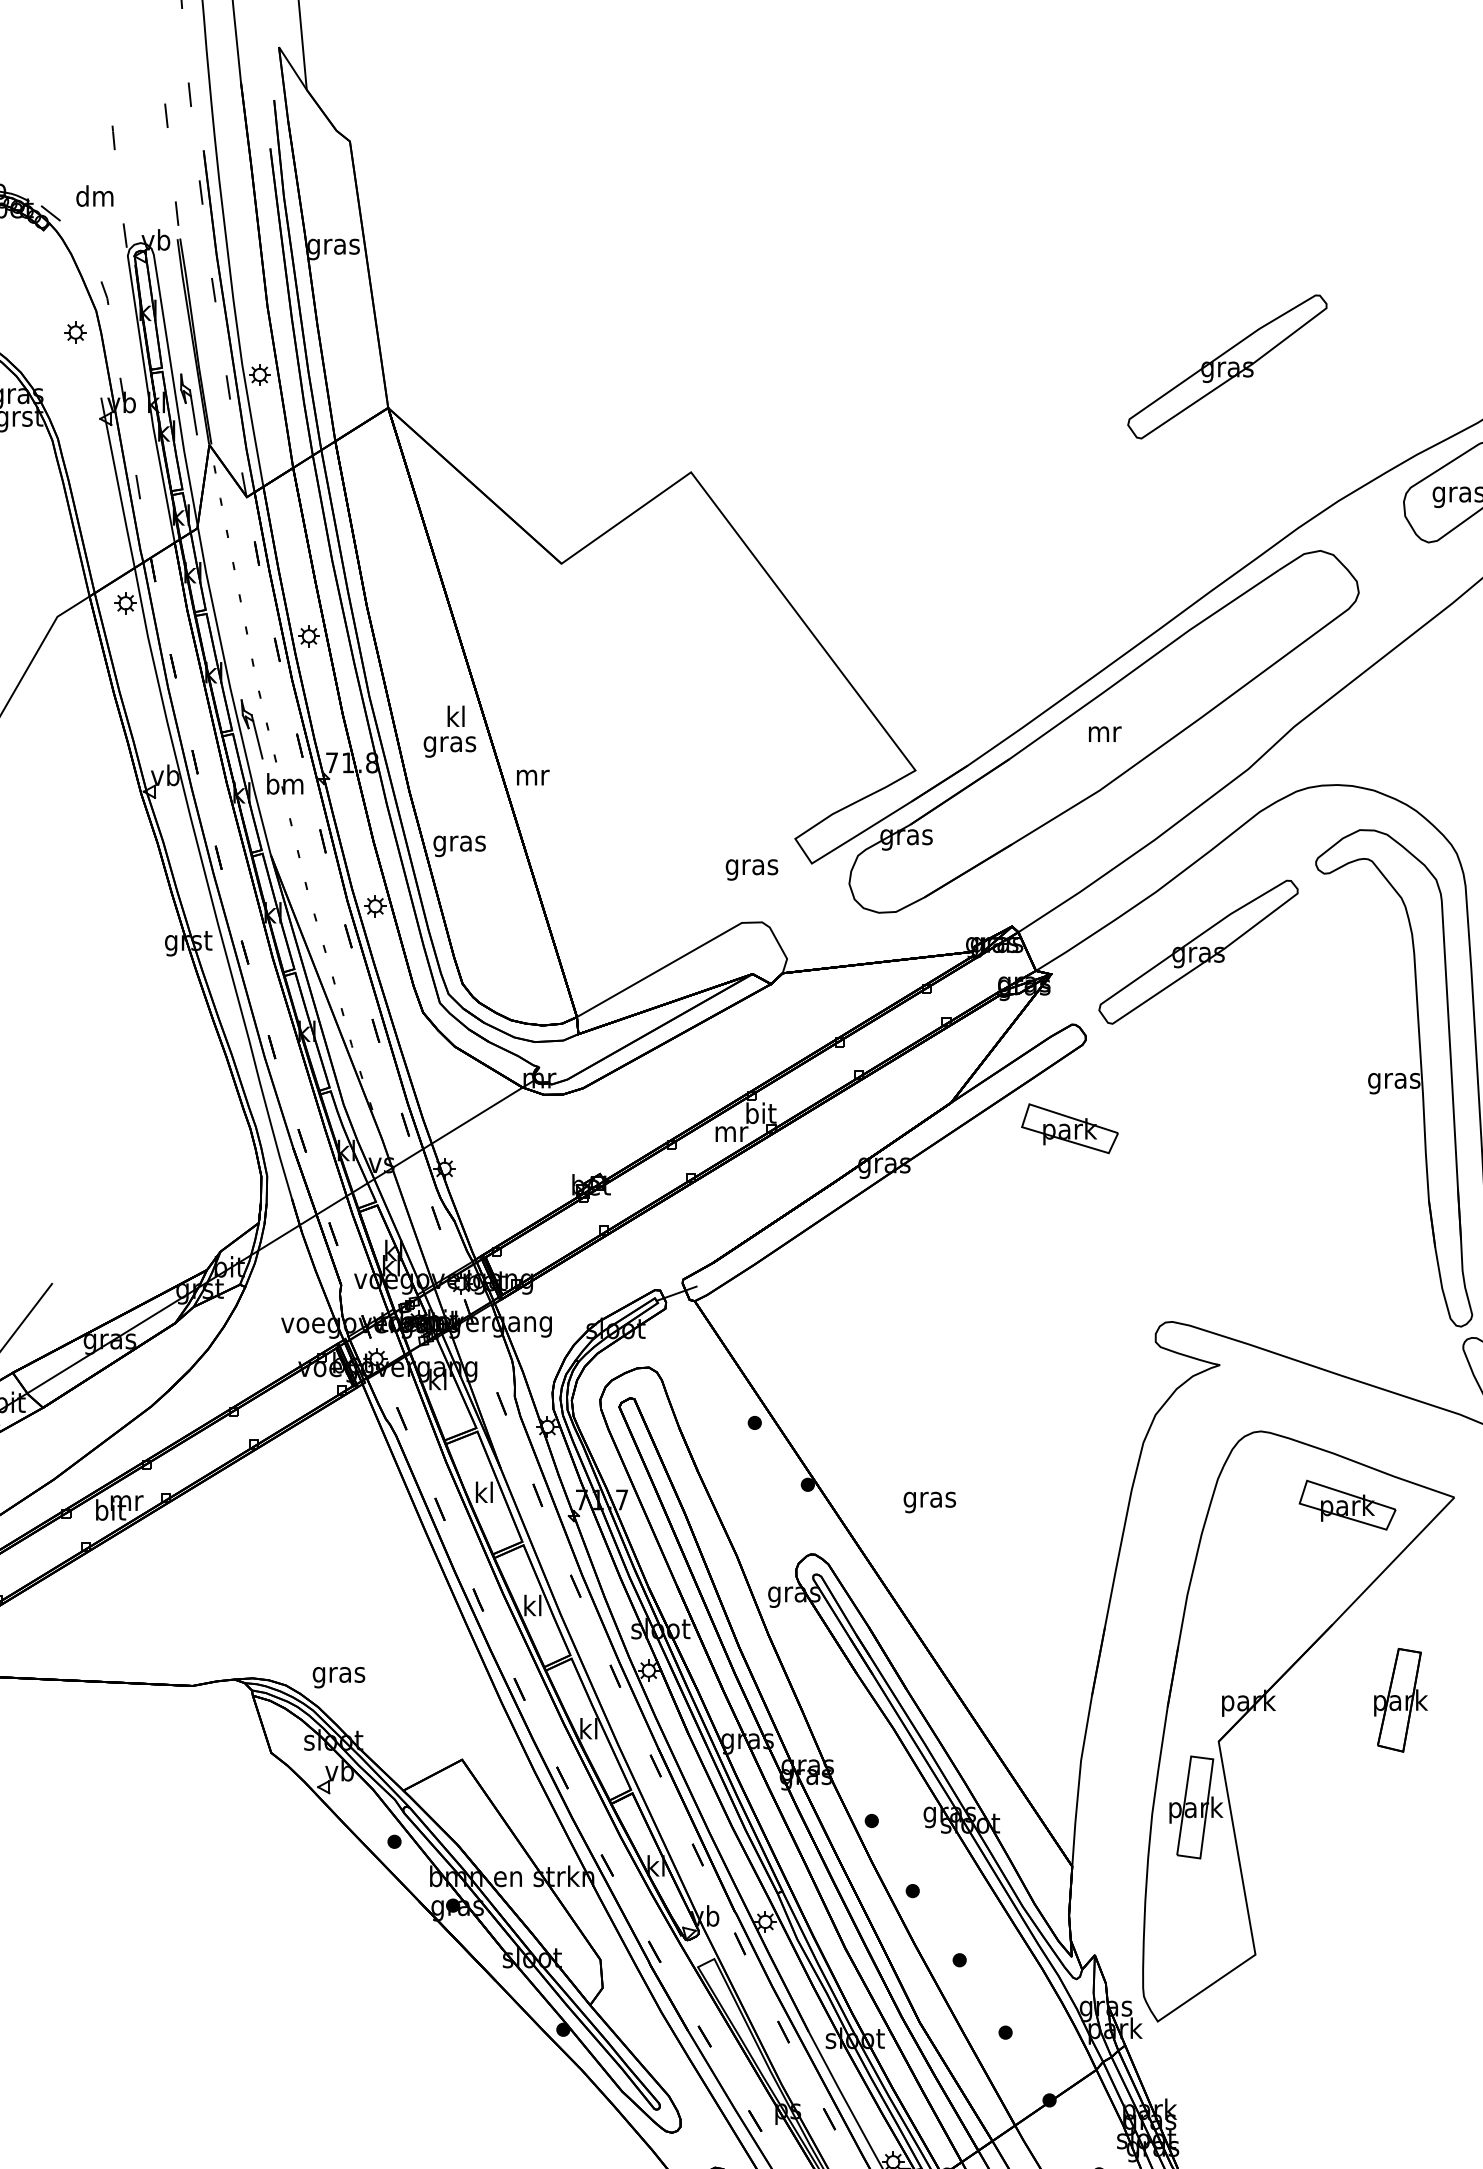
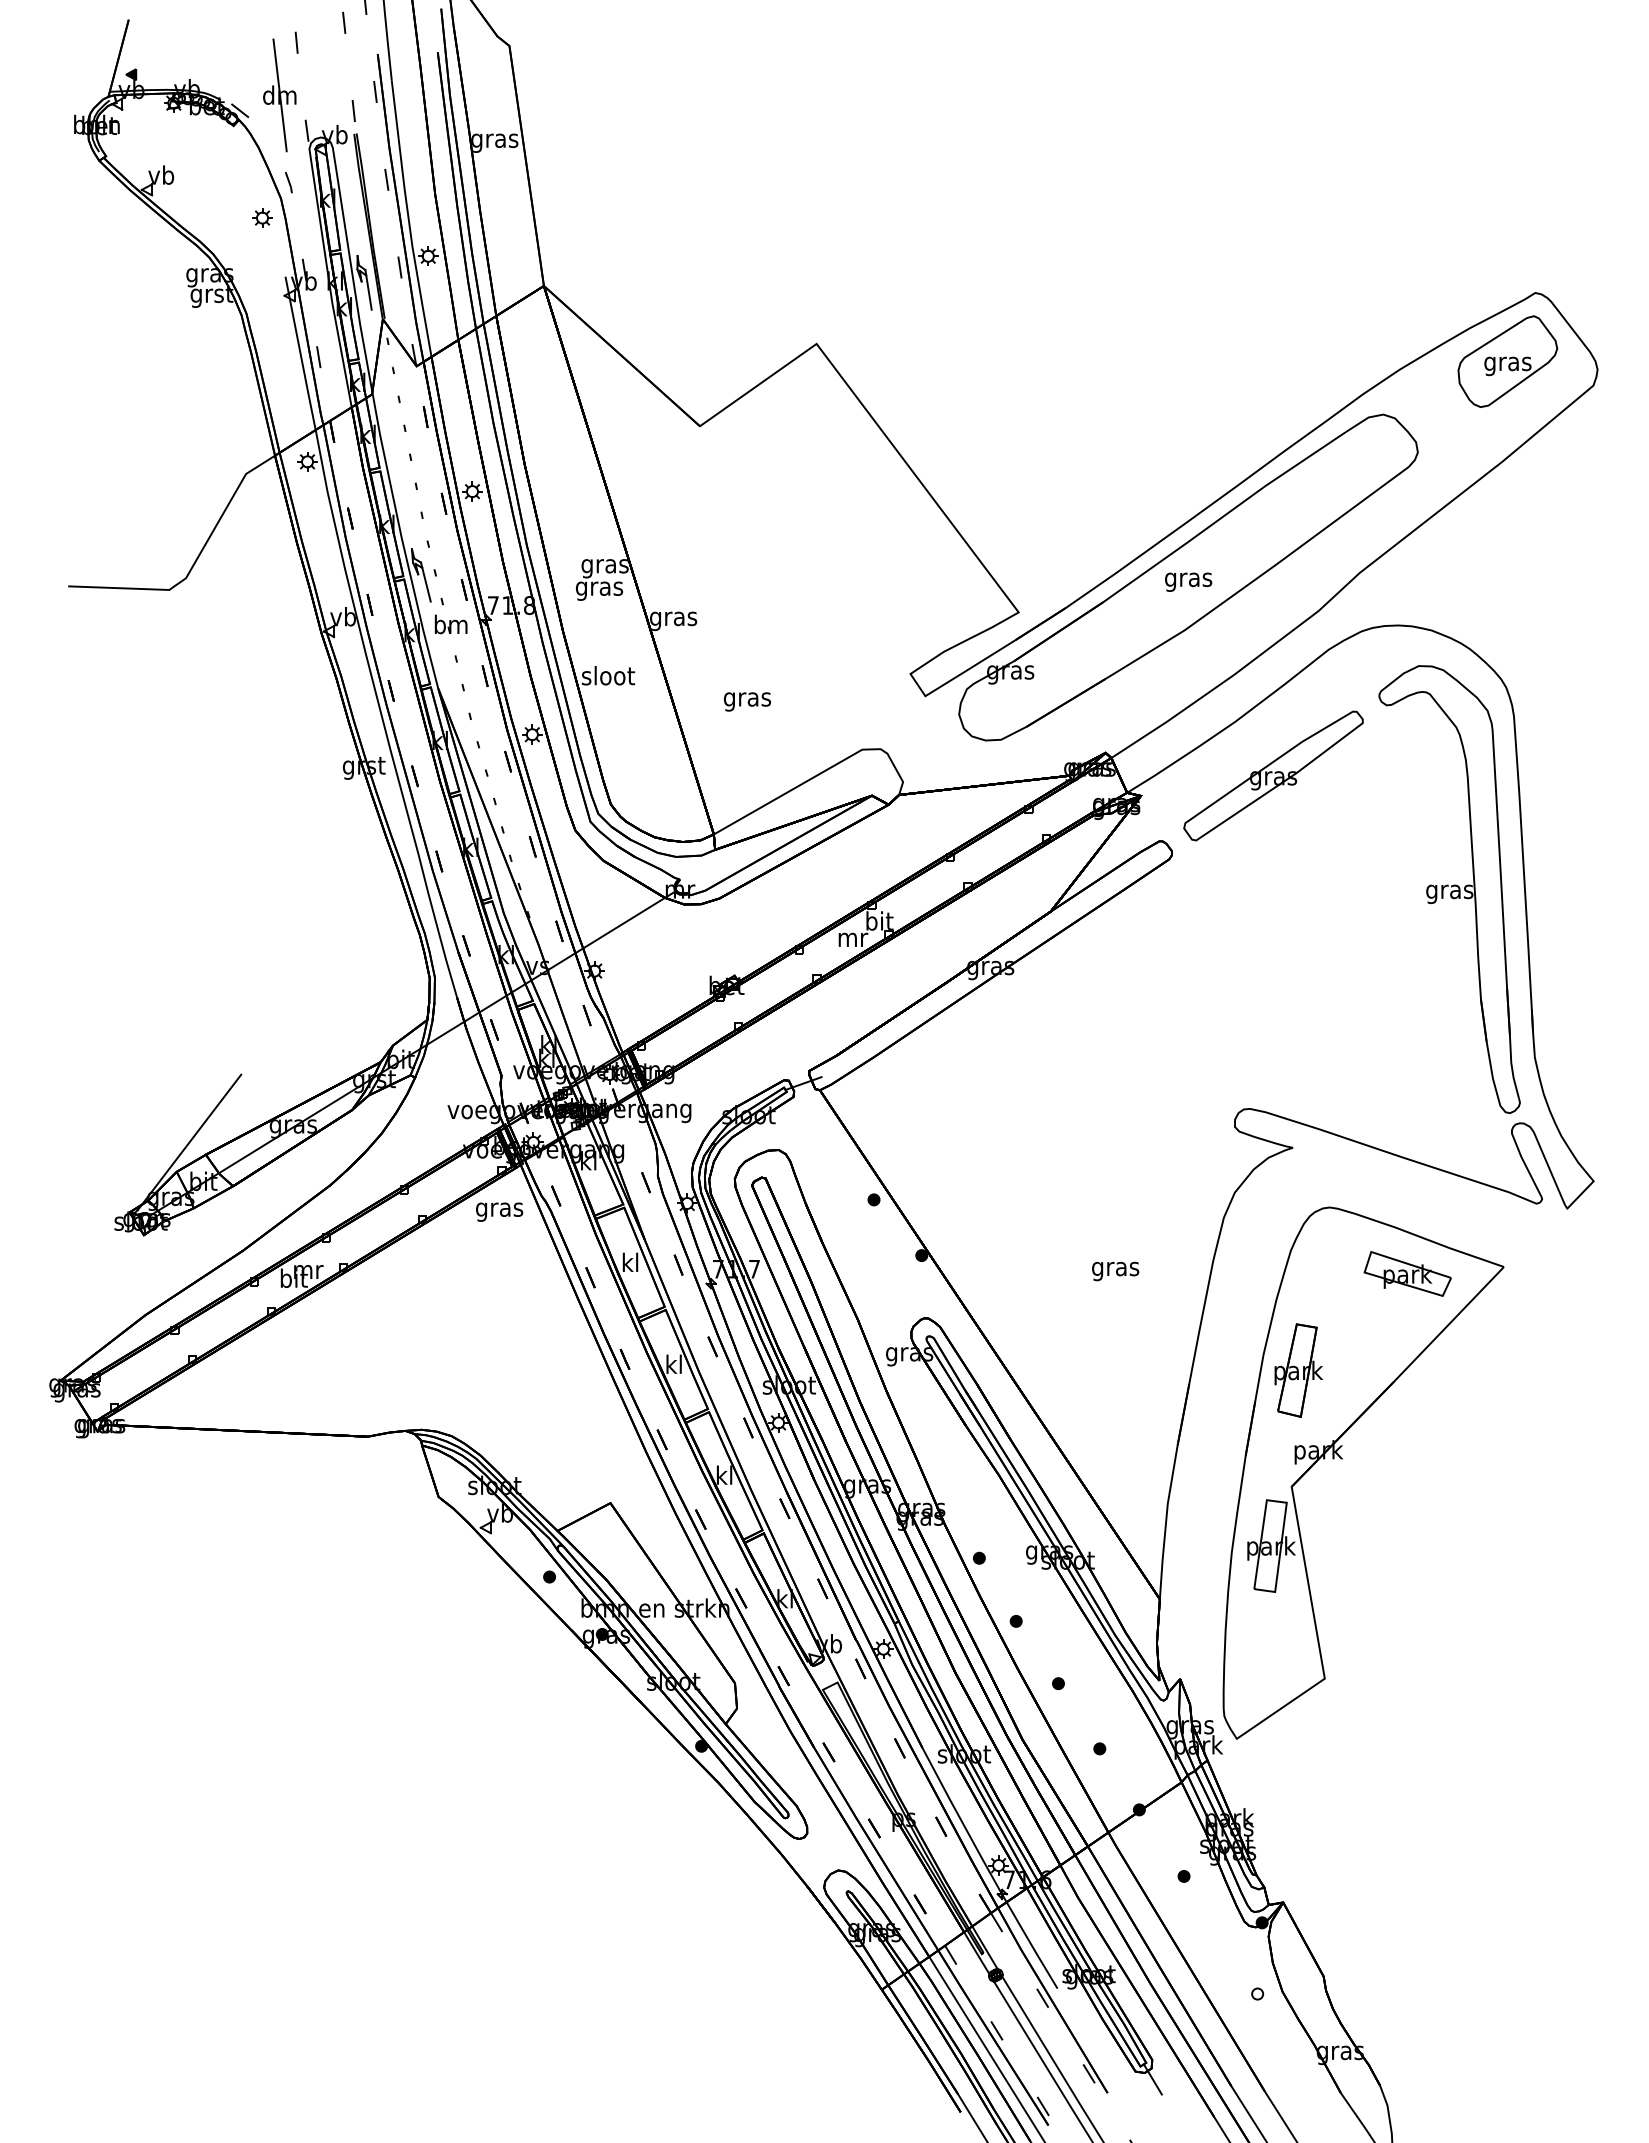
line: (94, 196) -> (279, 95), added
part: (1227, 366) -> (1299, 248), removed
text: (455, 719) -> (604, 566), kl -> gras
text: (1104, 736) -> (1188, 581), mr -> gras
text: (532, 780) -> (673, 621), mr -> gras
text: (459, 843) -> (608, 678), gras -> sloot
text: (752, 869) -> (747, 701), moved
part: (1069, 1128) -> (1157, 934), removed
text: (929, 1502) -> (1115, 1271), moved
text: (338, 1676) -> (499, 1211), moved
part: (1400, 1700) -> (1298, 1370), moved

